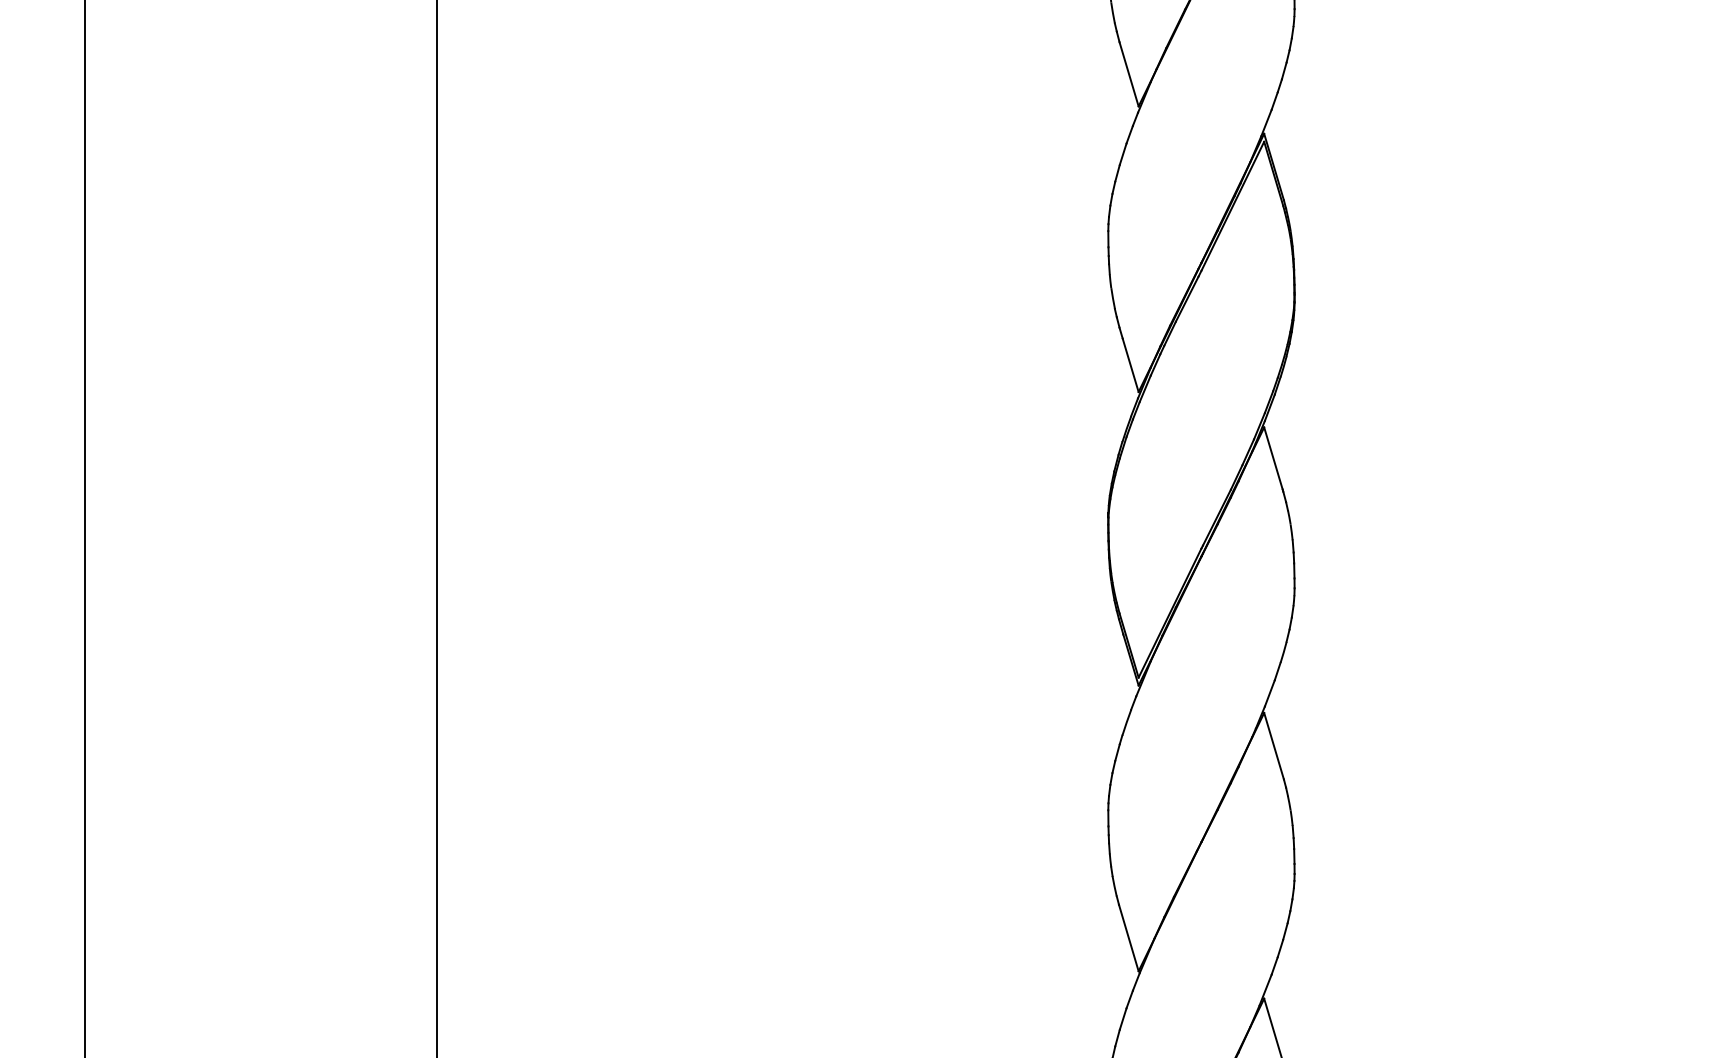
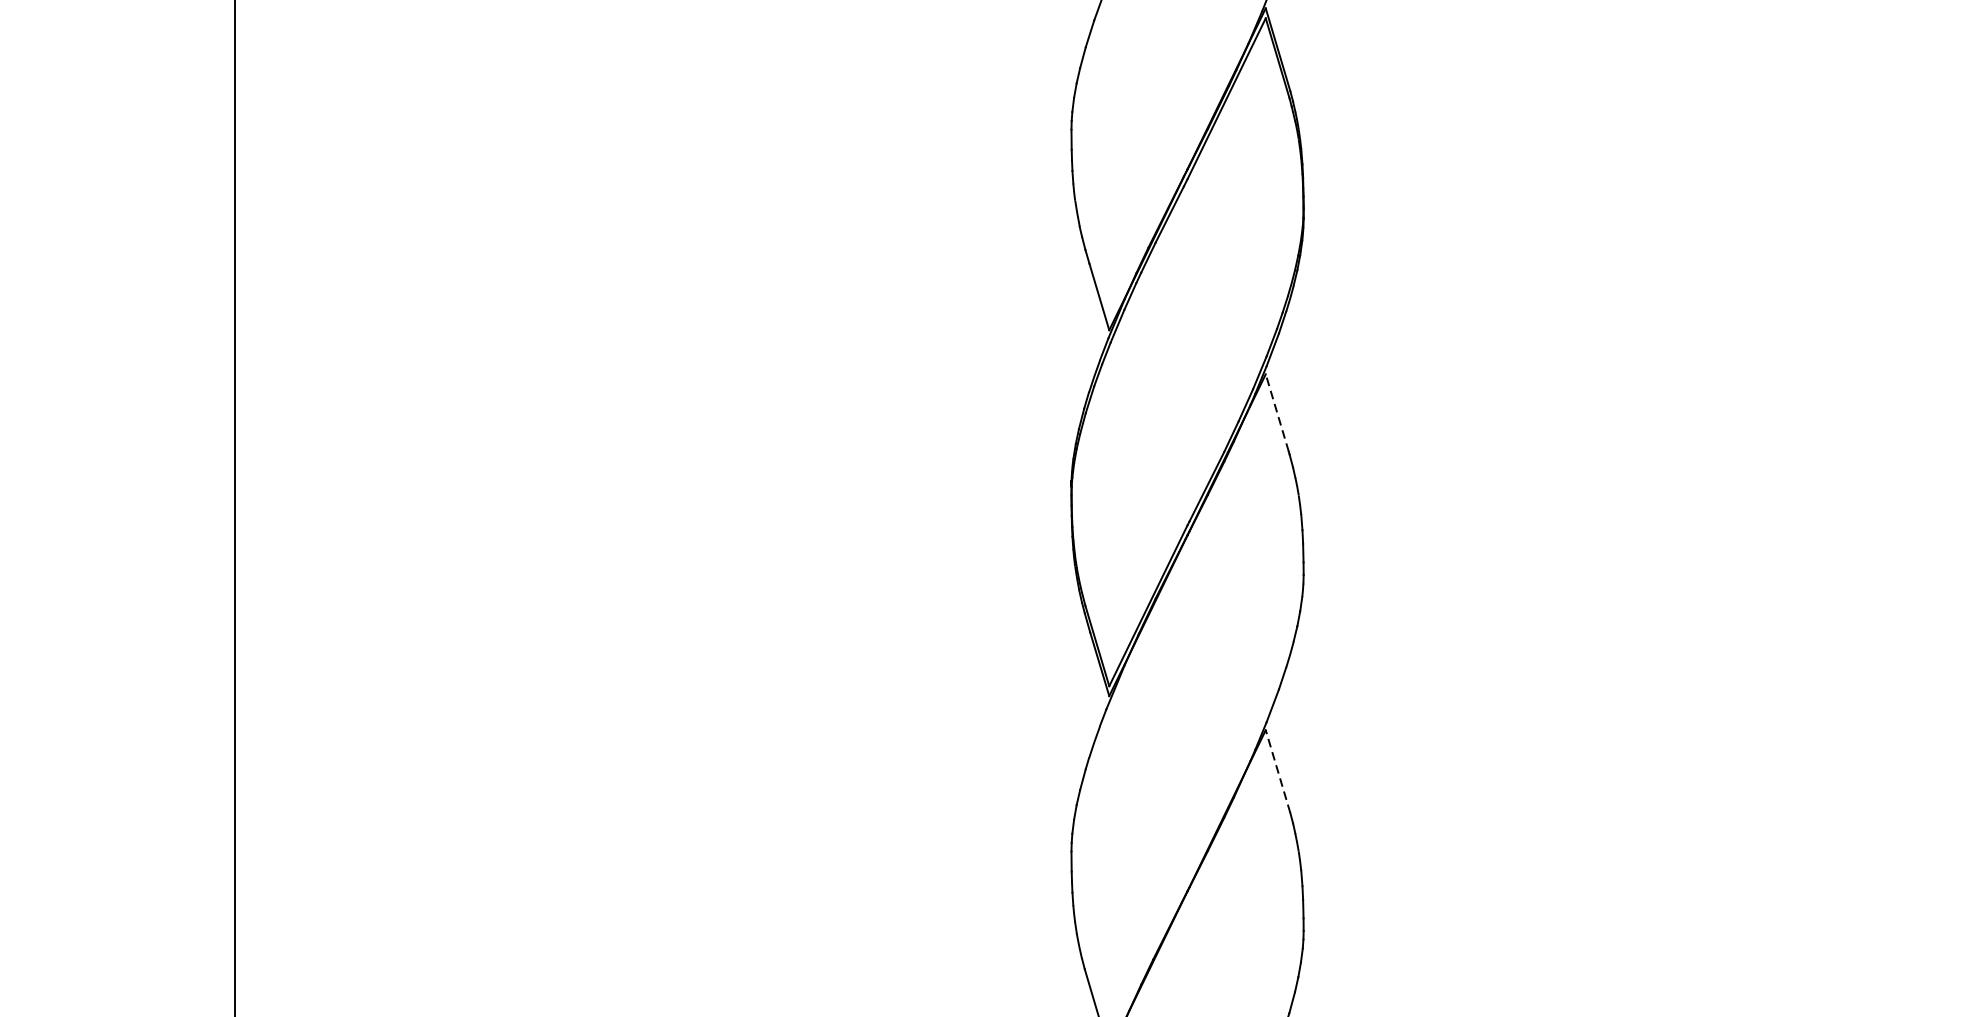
line: (1273, 458) -> (1277, 413), solid -> dashed
line: (1274, 746) -> (1278, 771), solid -> dashed

